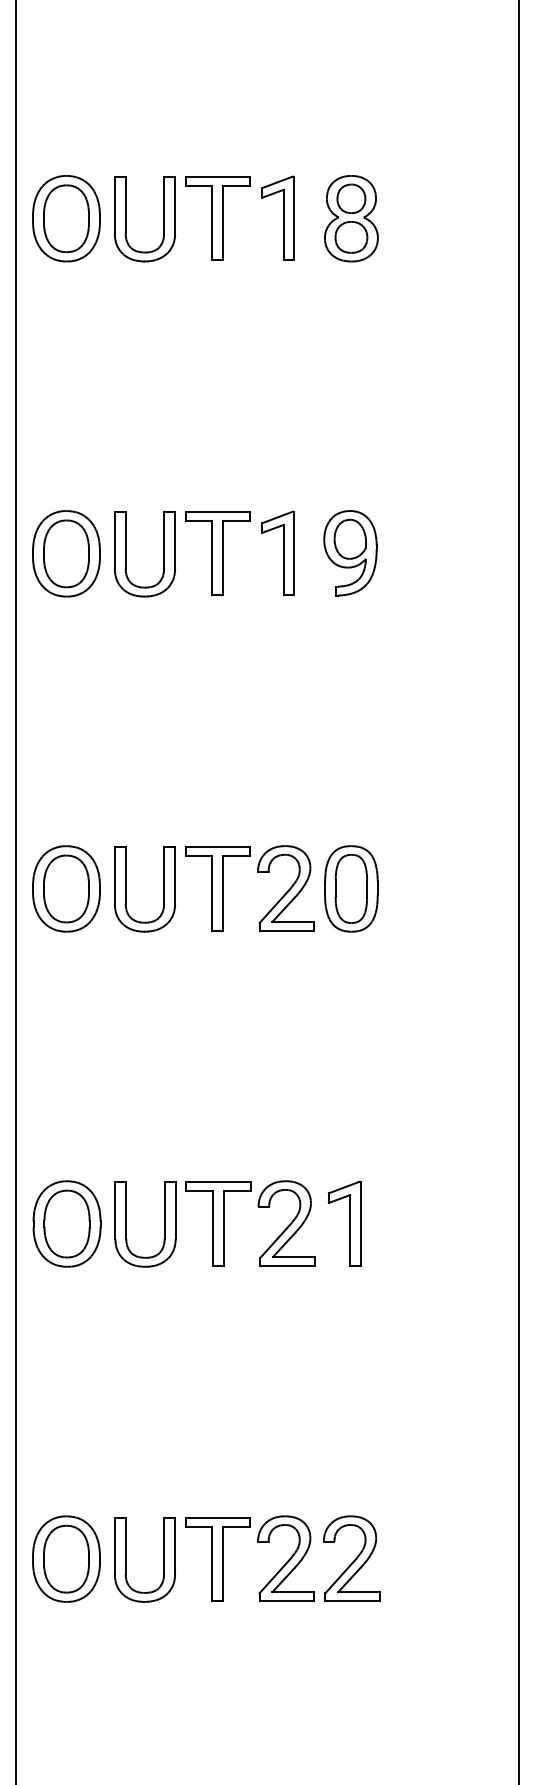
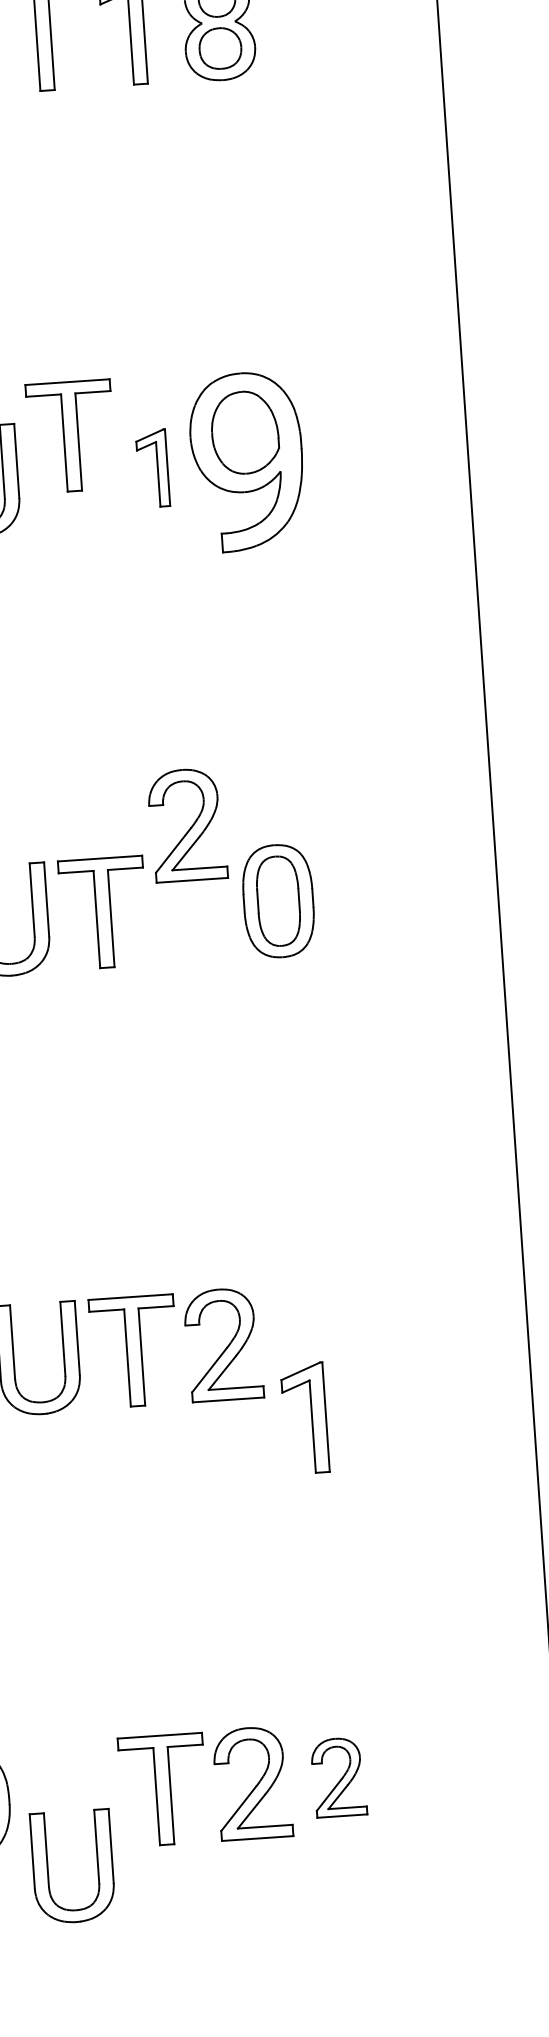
part: (277, 552) -> (151, 467), size x0.7
part: (217, 553) -> (70, 436), moved
part: (350, 553) -> (247, 462), size x1.6
part: (285, 888) -> (186, 825), moved
part: (344, 1223) -> (304, 1418), moved
part: (351, 1558) -> (338, 1777), size x0.7
part: (126, 1559) -> (48, 1868), moved

